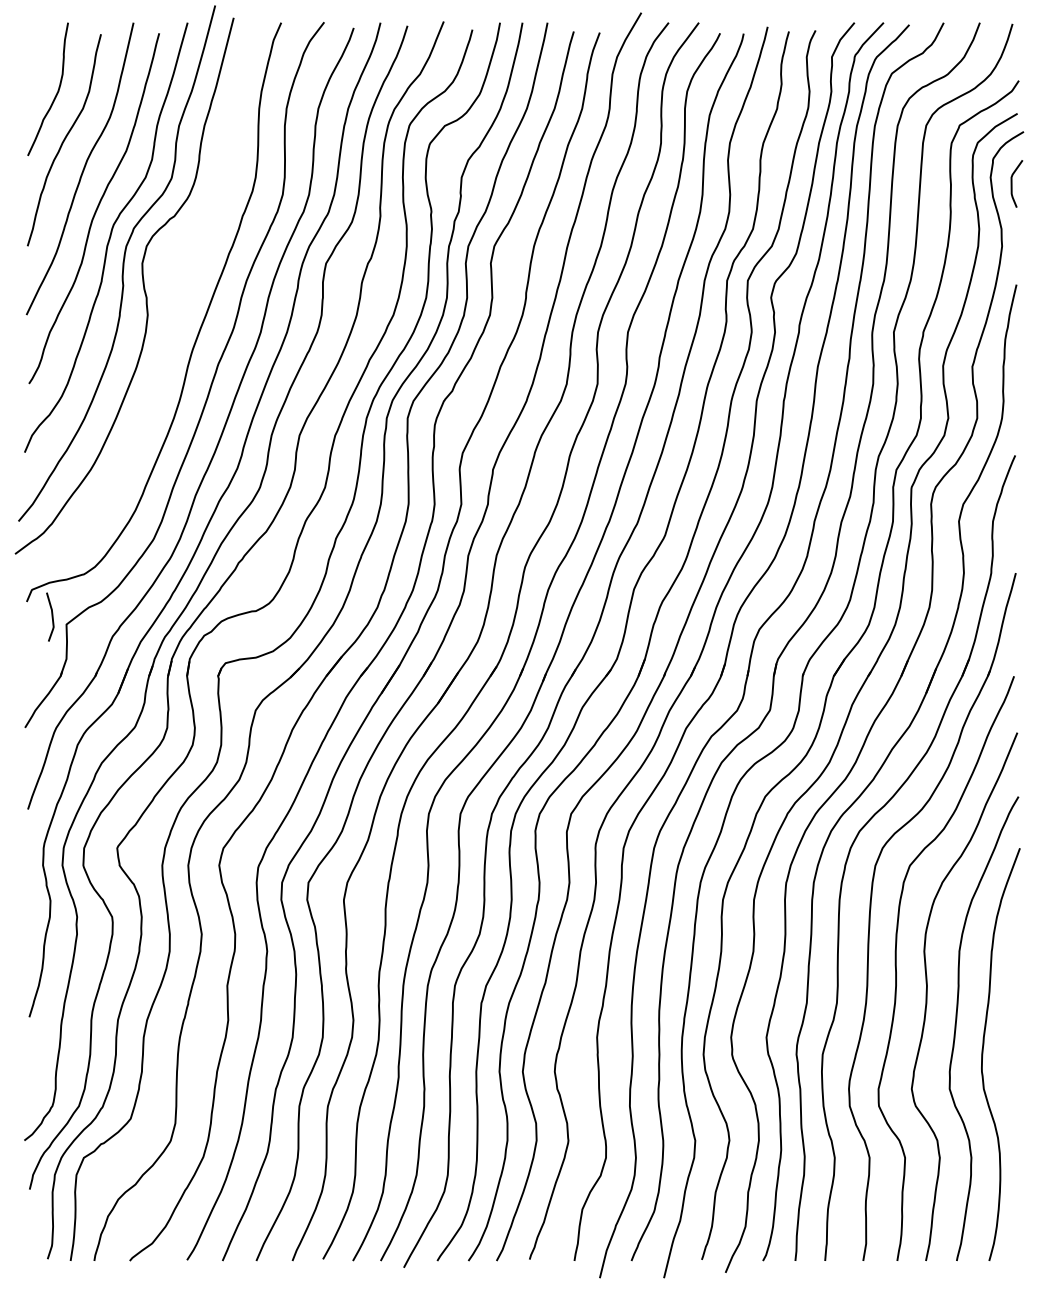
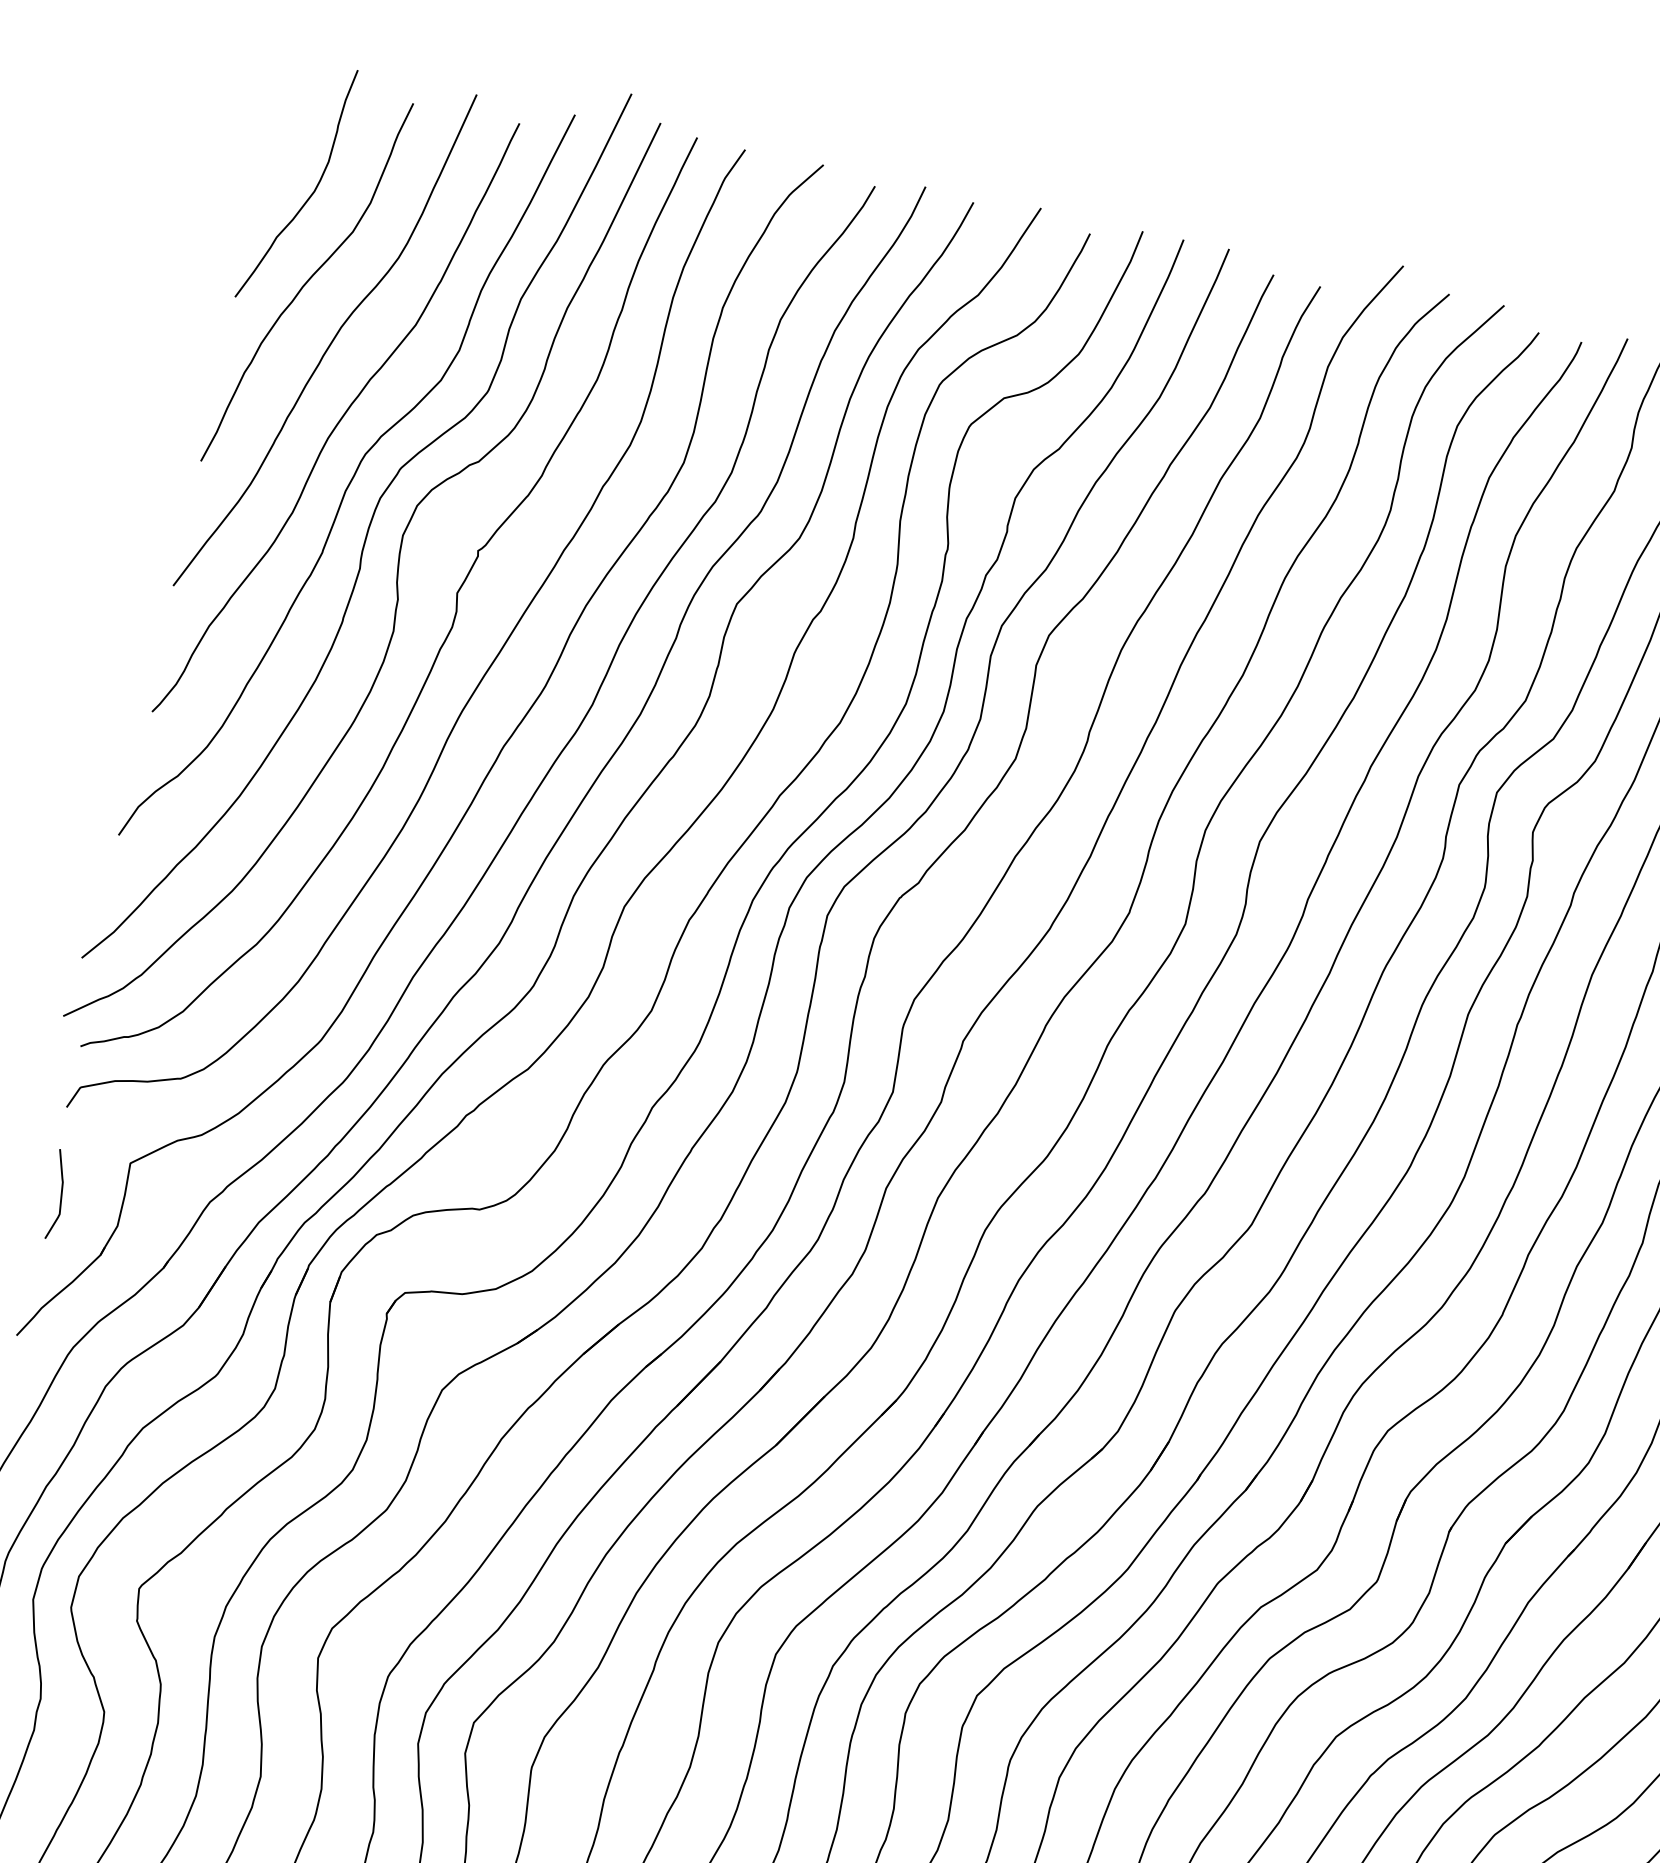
curve: (176, 290) -> (454, 597), added
curve: (51, 616) -> (59, 1194), moved

